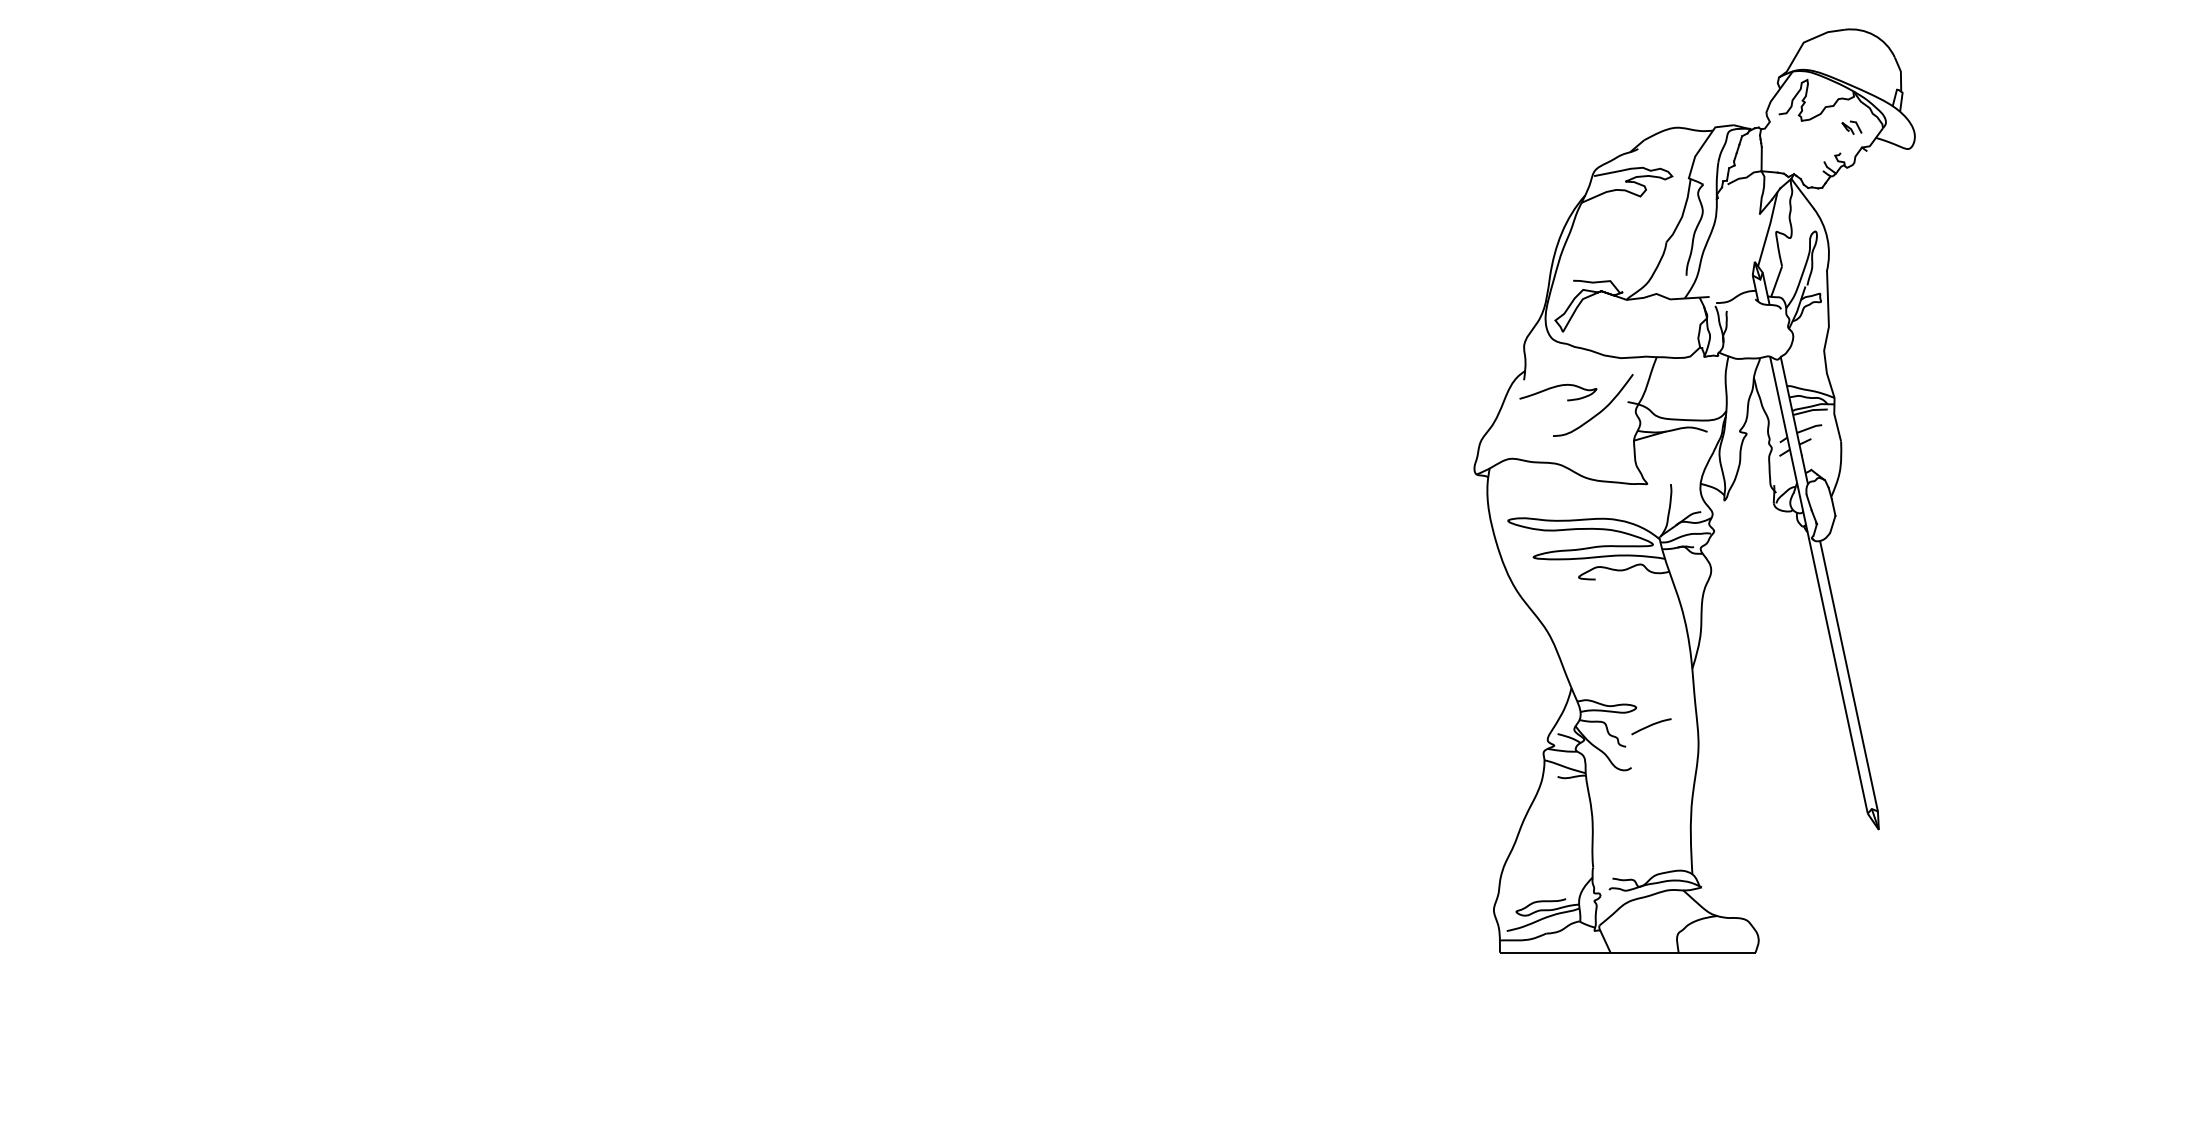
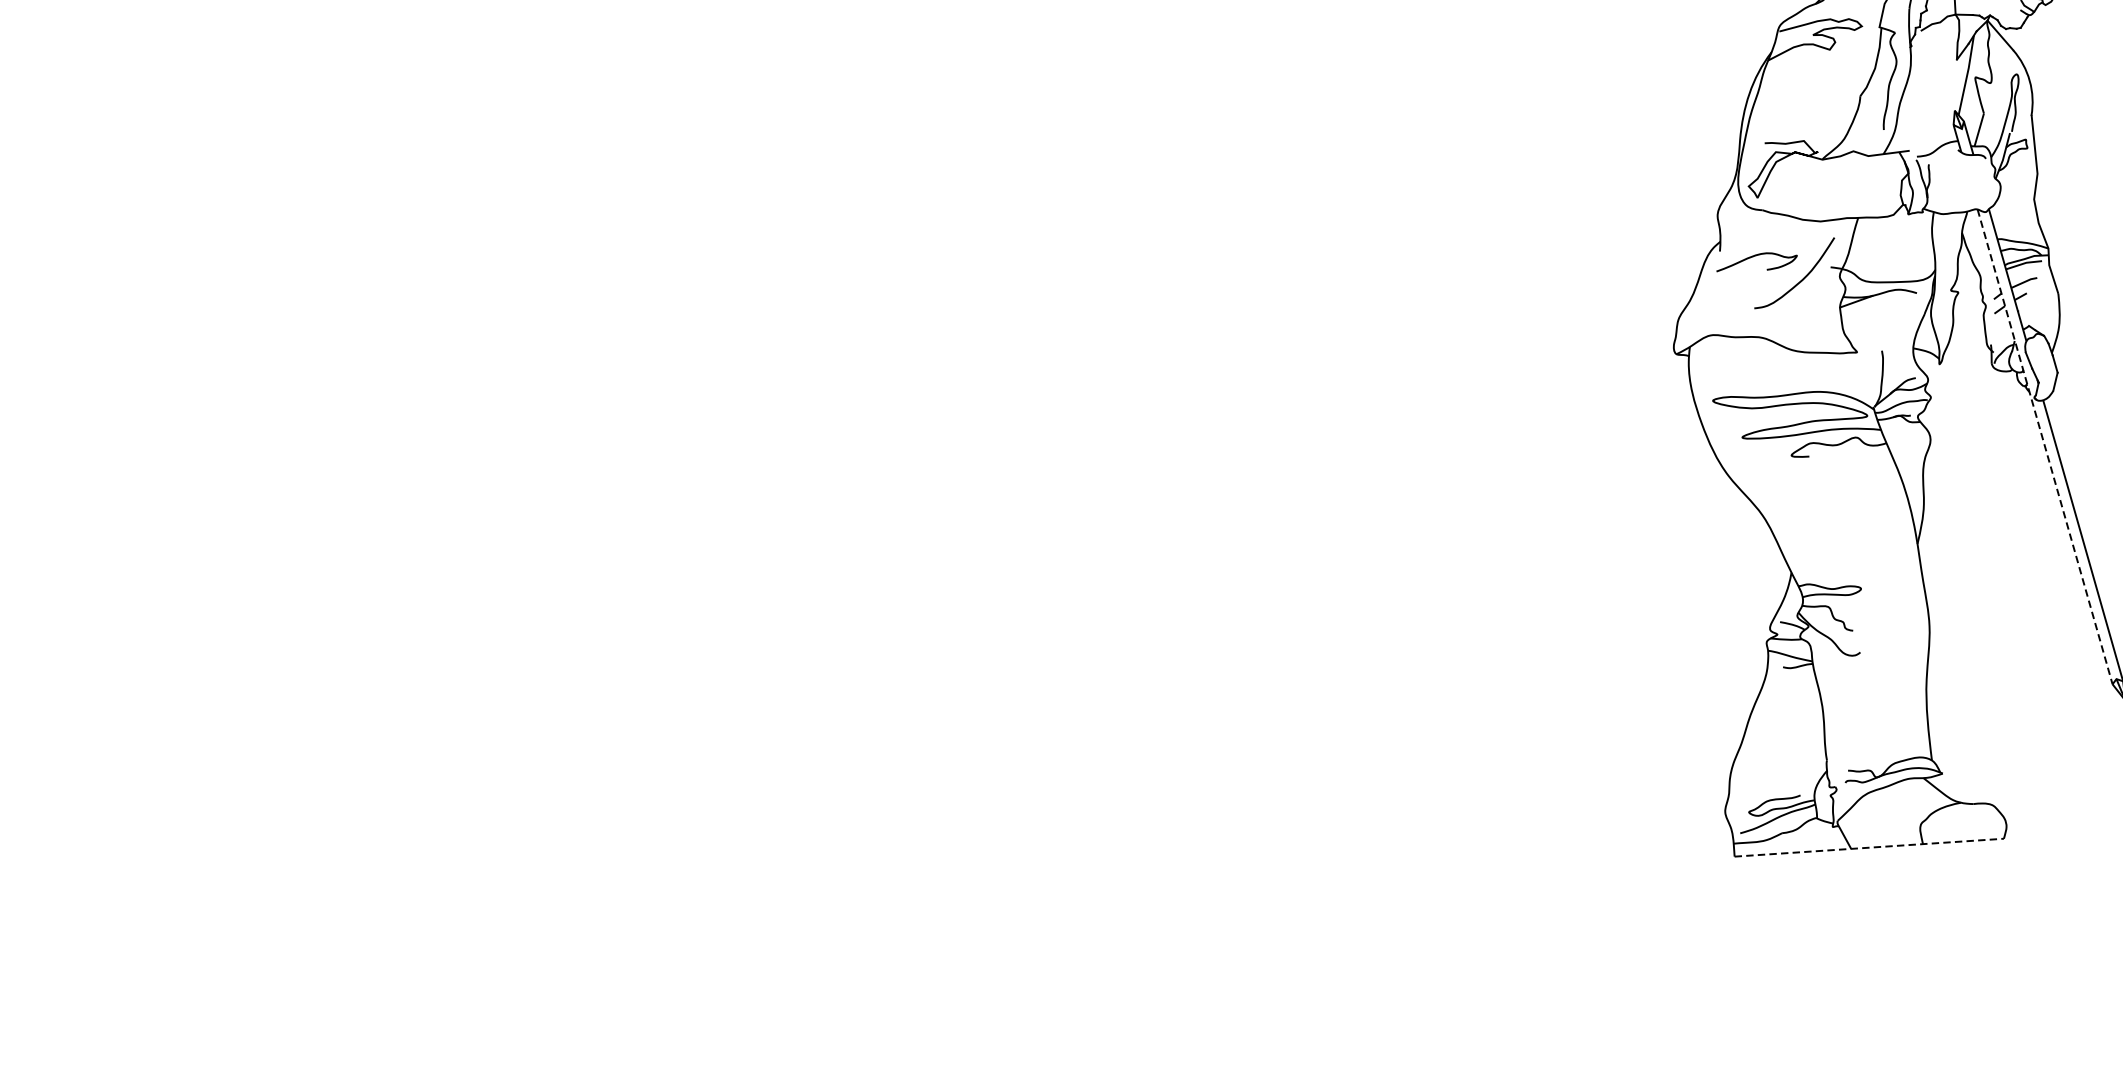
line: (1818, 585) -> (2044, 447), solid -> dashed
curve: (1651, 726) -> (1878, 607), removed
line: (1627, 952) -> (1869, 847), solid -> dashed

